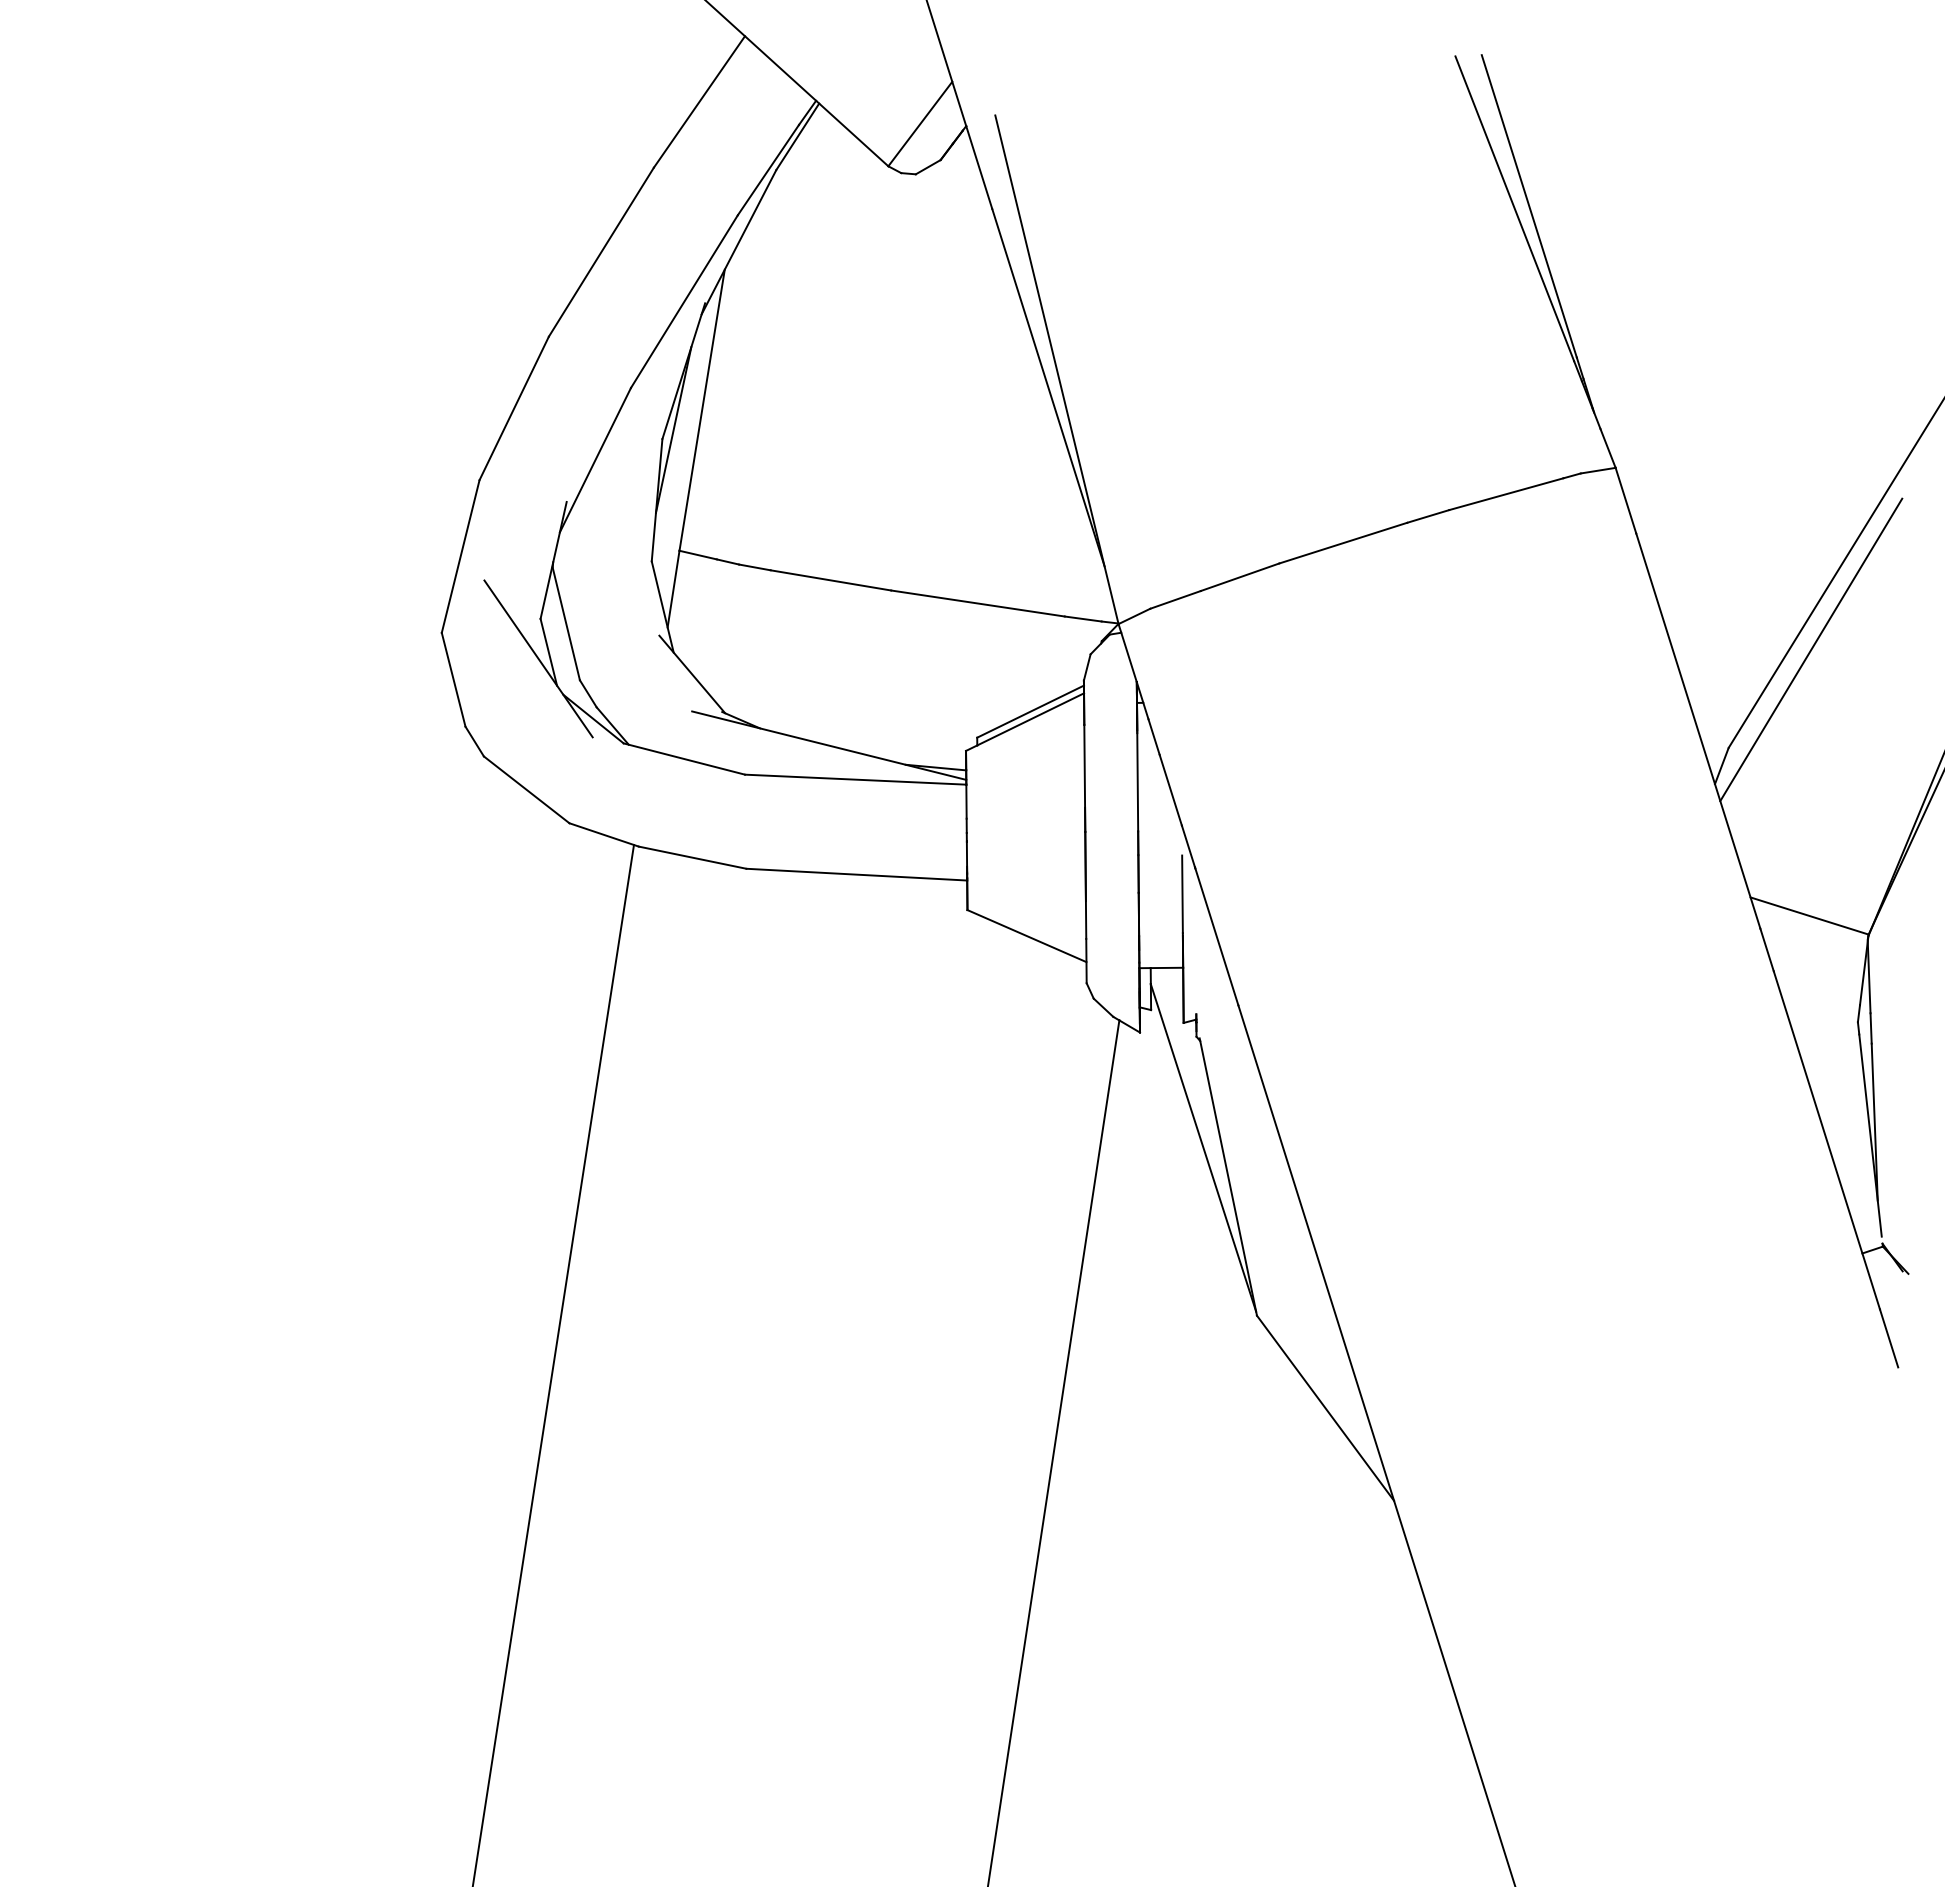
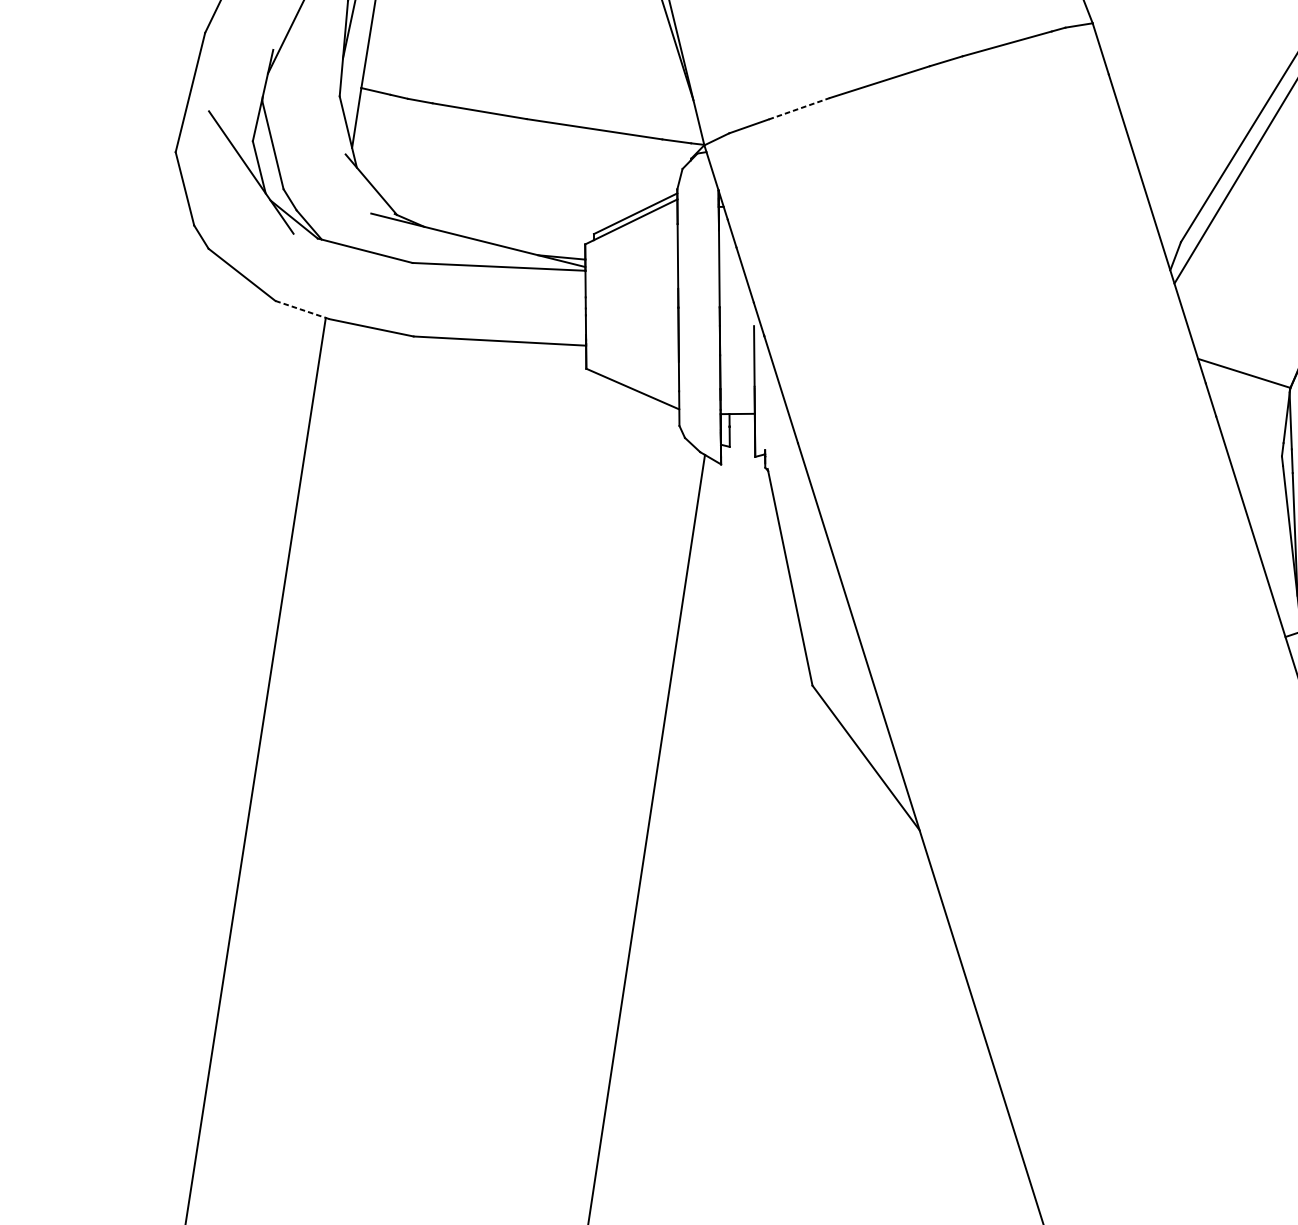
line: (1240, 577) -> (799, 108), solid -> dashed
line: (604, 834) -> (302, 309), solid -> dashed
line: (1203, 1147) -> (770, 554), removed

